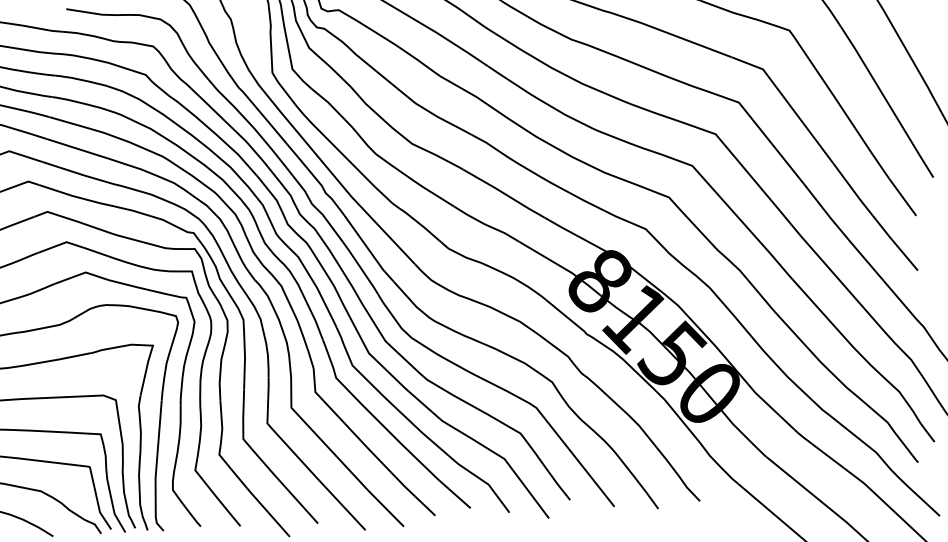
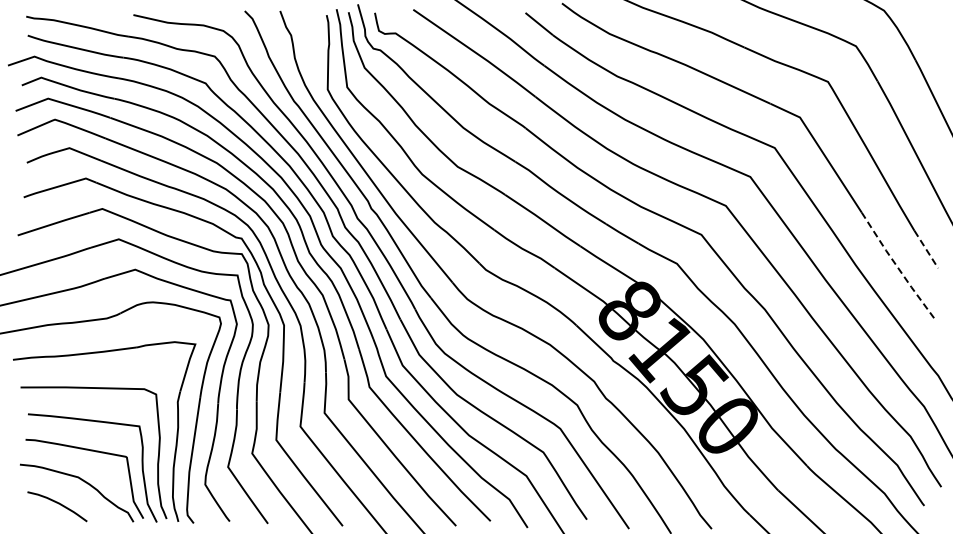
line: (902, 197) -> (926, 249), solid -> dashed
line: (875, 218) -> (898, 268), solid -> dashed

